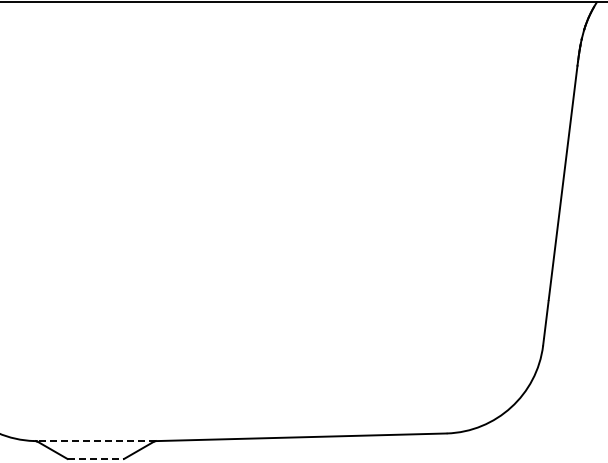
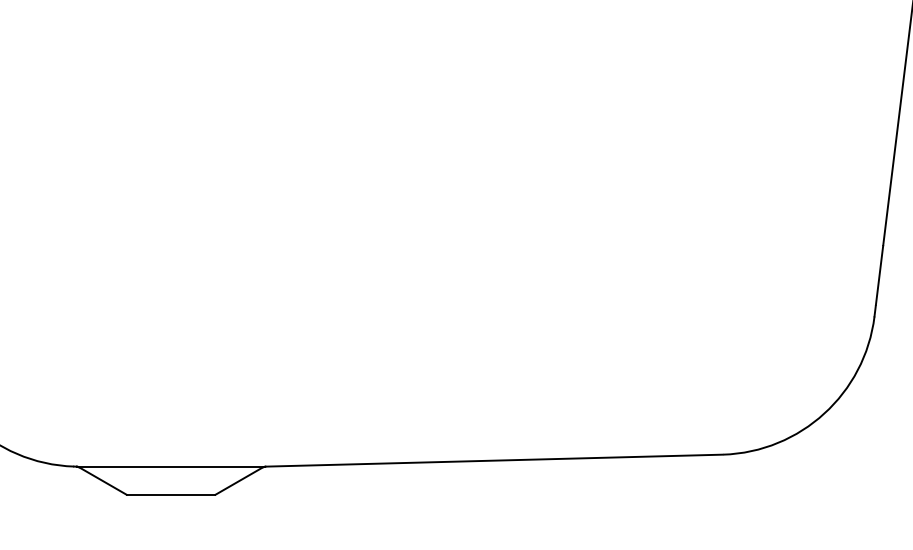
line: (95, 441) -> (170, 467), dashed -> solid
line: (96, 458) -> (172, 494), dashed -> solid

